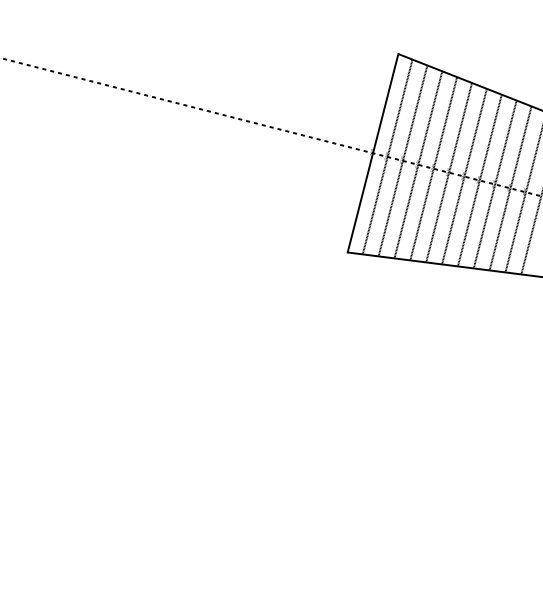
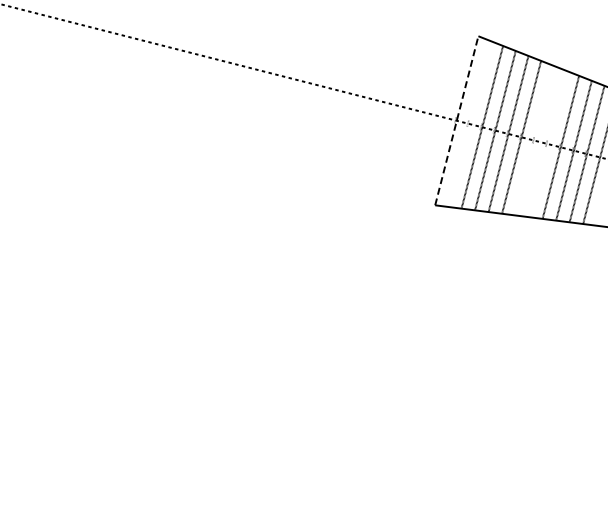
line: (372, 152) -> (456, 120), solid -> dashed
line: (387, 156) -> (469, 123), removed
line: (464, 176) -> (534, 140), removed
line: (479, 179) -> (547, 143), removed

